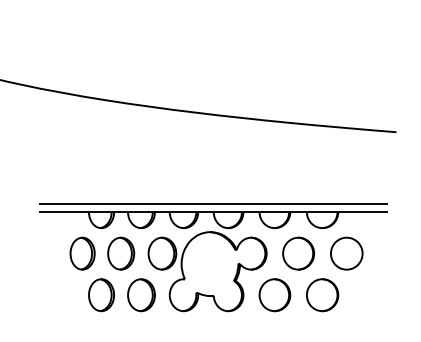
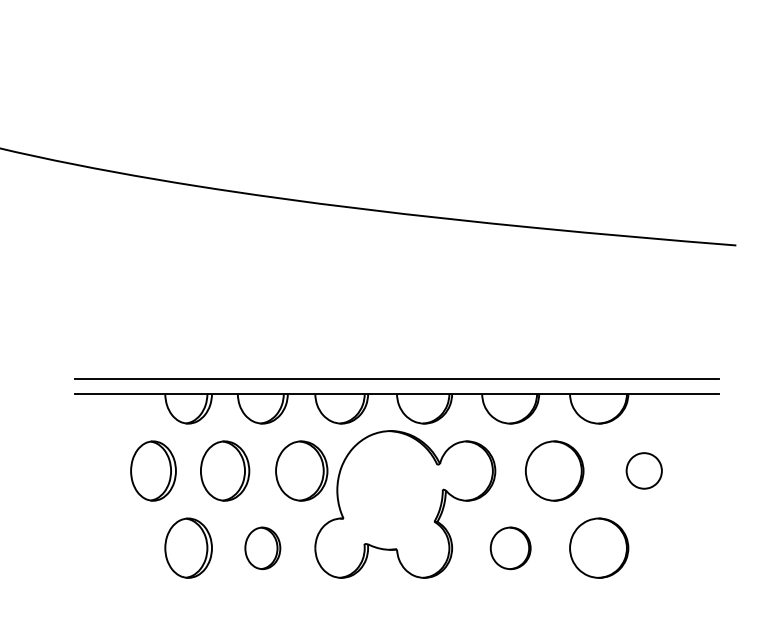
part: (346, 253) -> (643, 470), size x0.6
part: (141, 295) -> (262, 548), size x0.7
part: (274, 295) -> (509, 548), size x0.7

